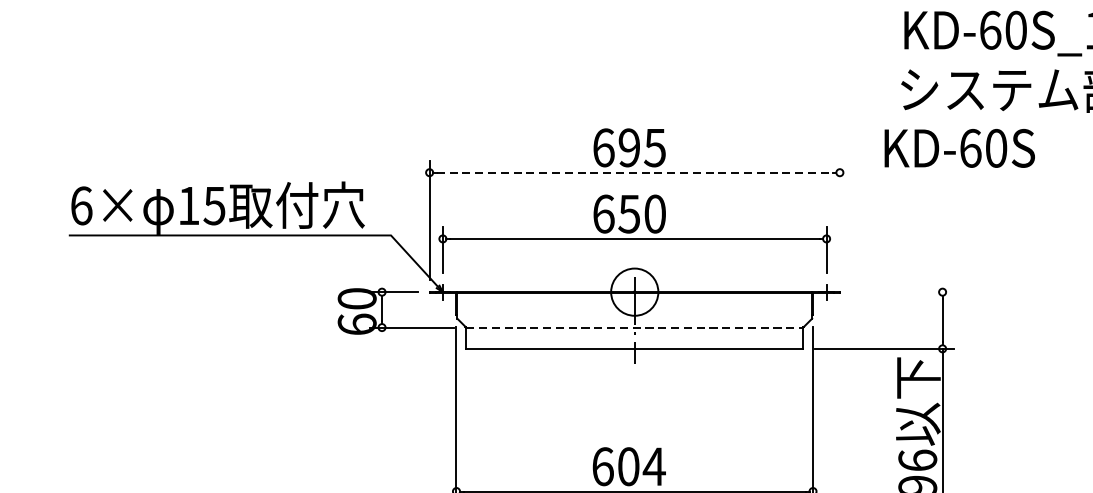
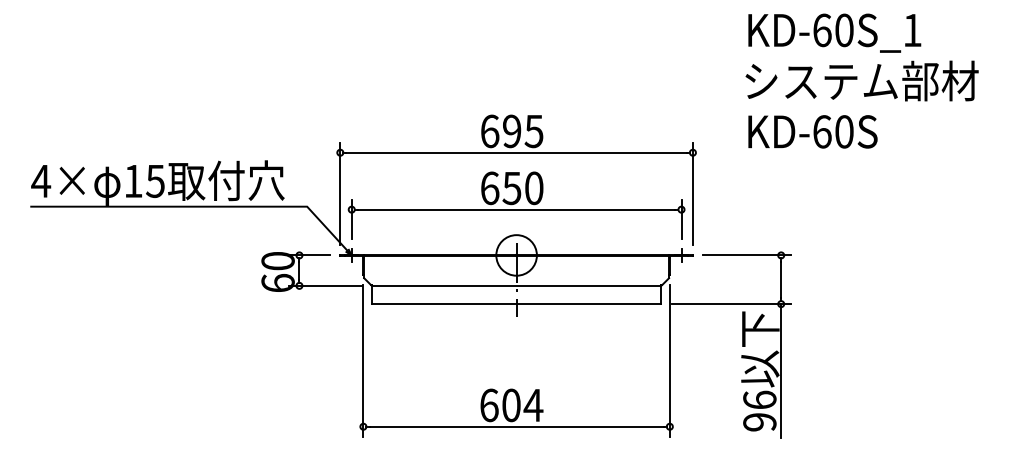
text: (959, 147) -> (812, 131), moved
line: (635, 172) -> (517, 152), dashed -> solid
text: (81, 206) -> (41, 181), 6× -> 4×
line: (839, 220) -> (692, 193), added
line: (903, 292) -> (747, 255), added
line: (634, 327) -> (516, 285), dashed -> solid

